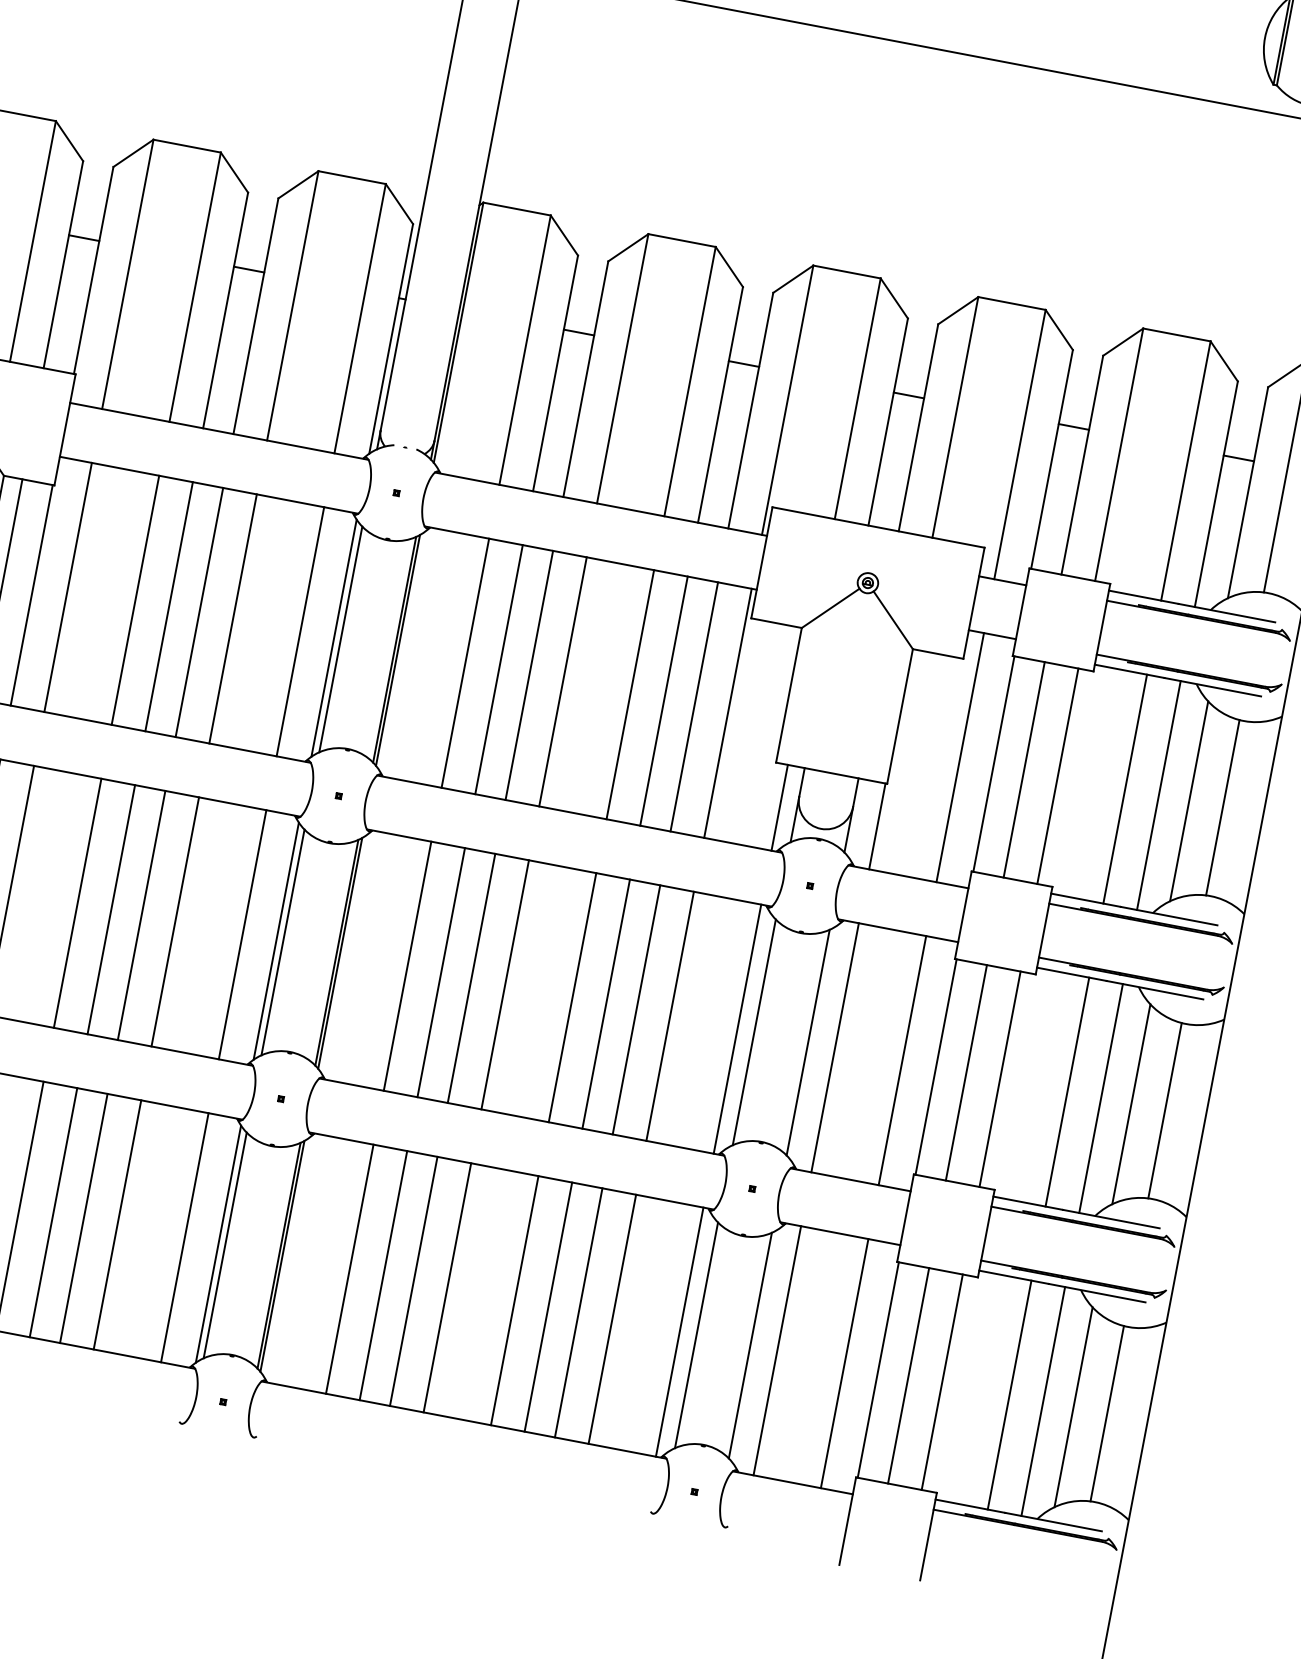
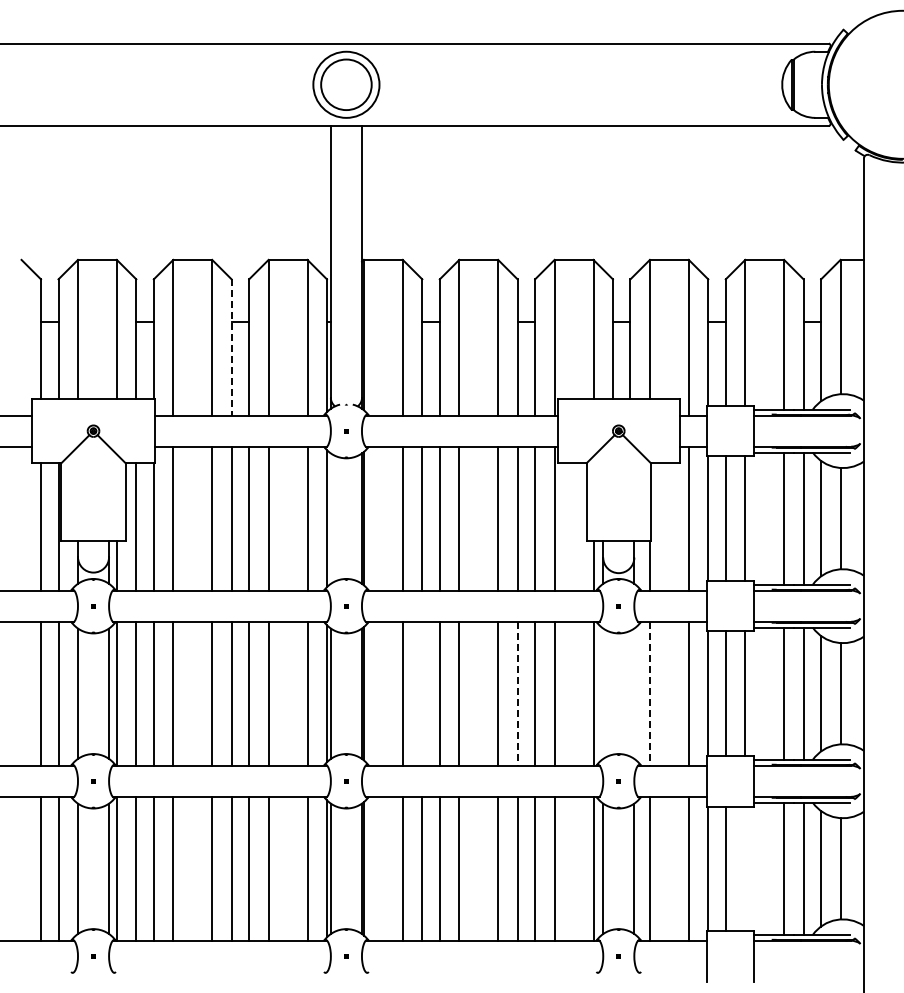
line: (225, 310) -> (231, 347), solid -> dashed
line: (340, 639) -> (330, 518), removed
line: (441, 972) -> (422, 693), removed
line: (606, 1003) -> (517, 693), solid -> dashed
line: (754, 1032) -> (603, 693), removed
line: (808, 1042) -> (634, 693), removed
line: (834, 1047) -> (649, 693), solid -> dashed
line: (942, 1381) -> (745, 868), removed

